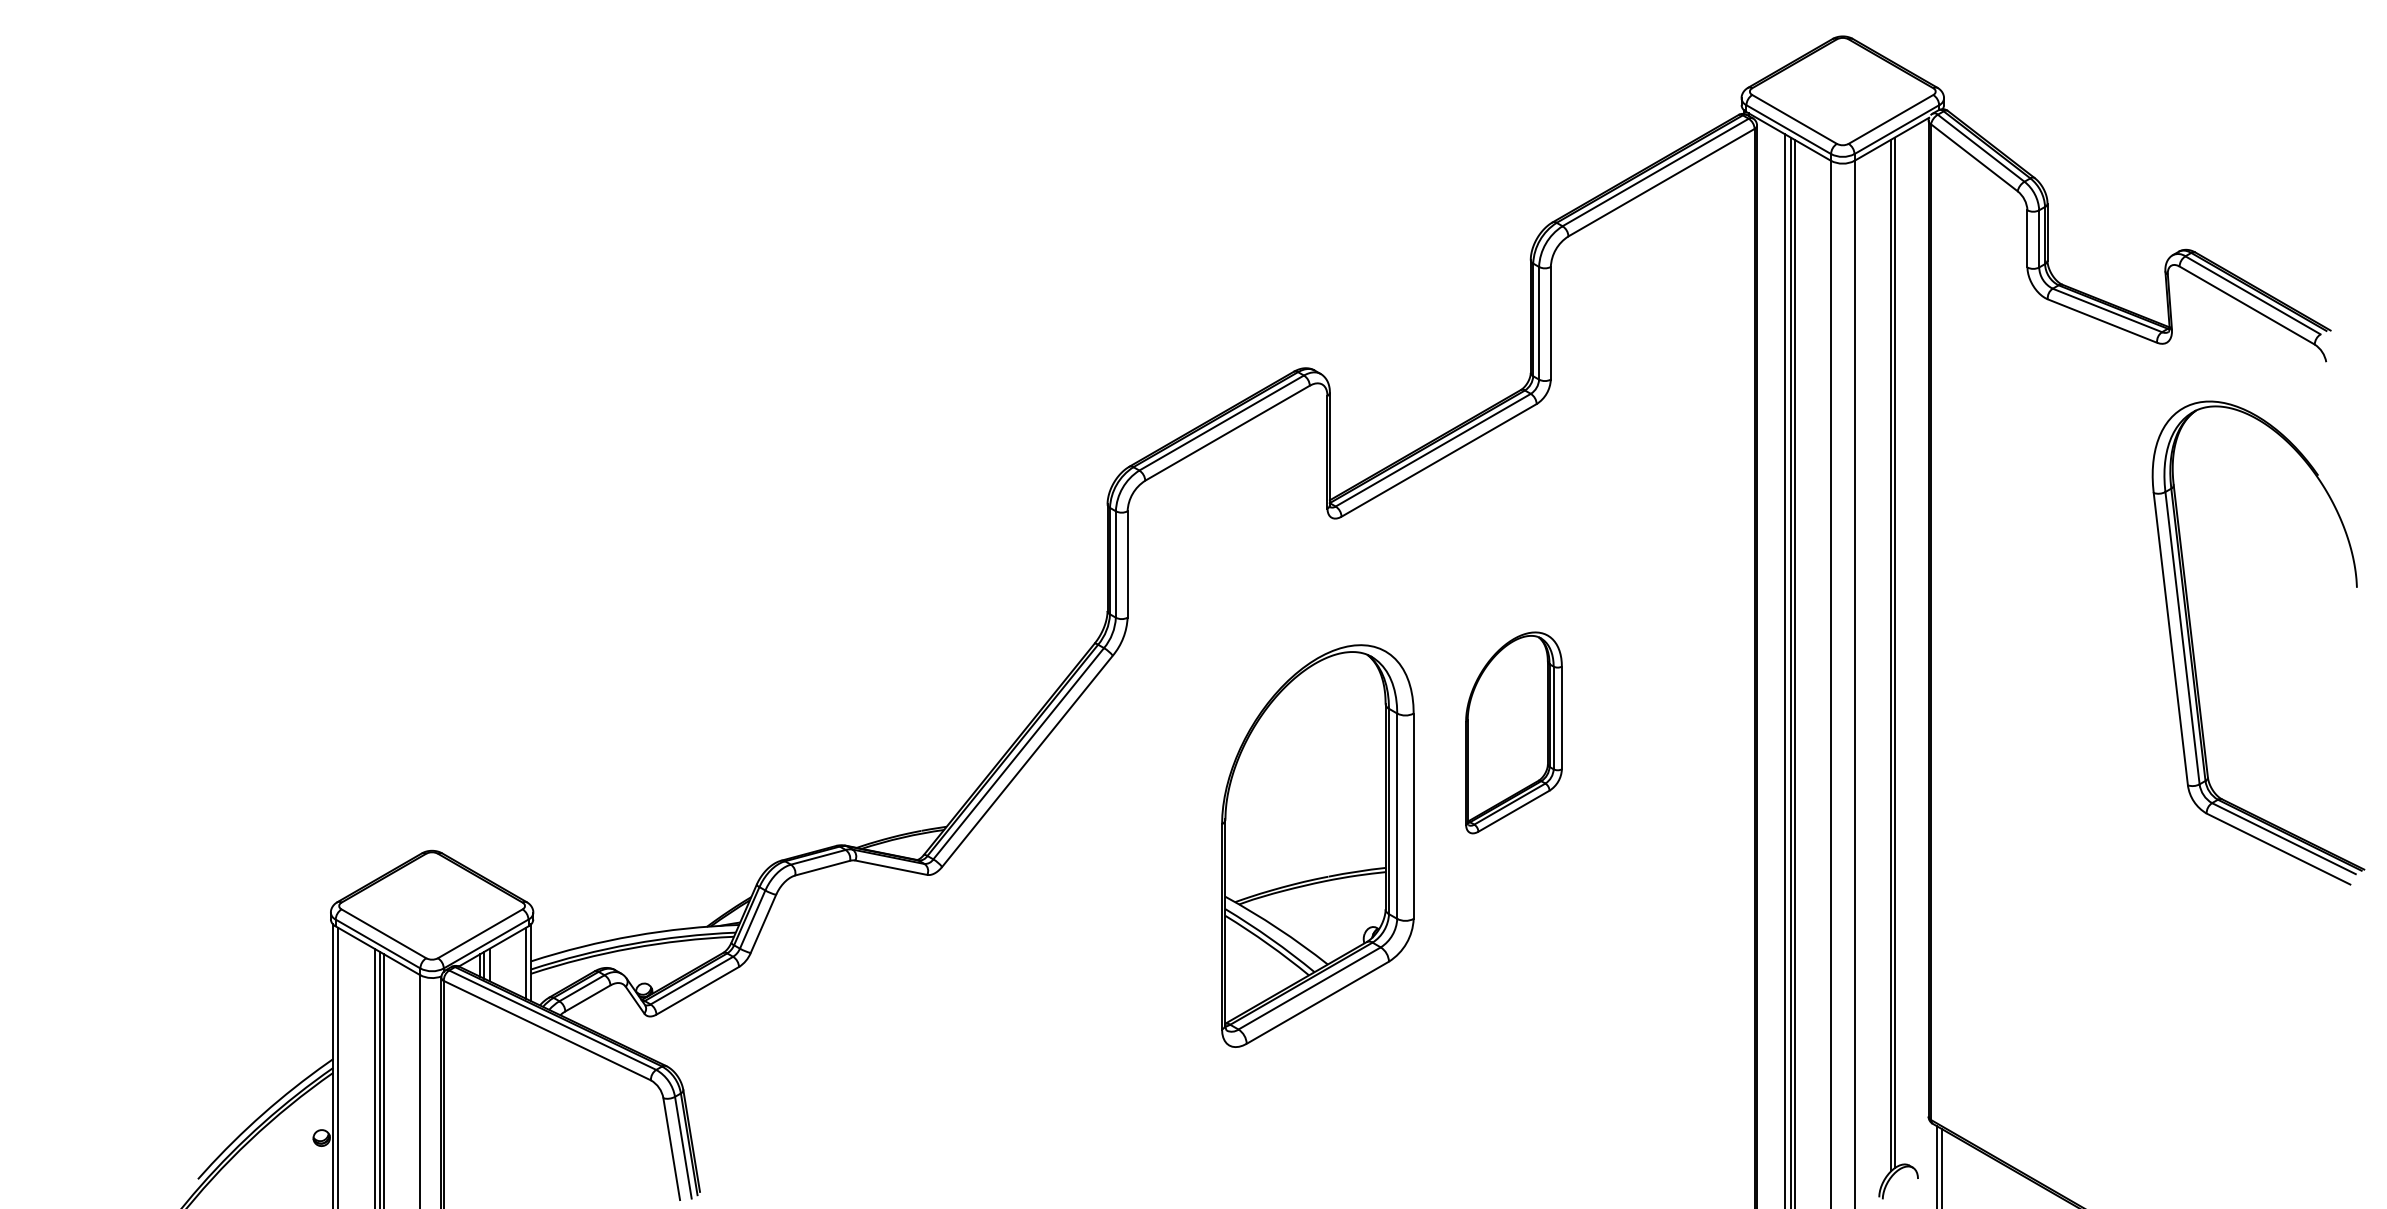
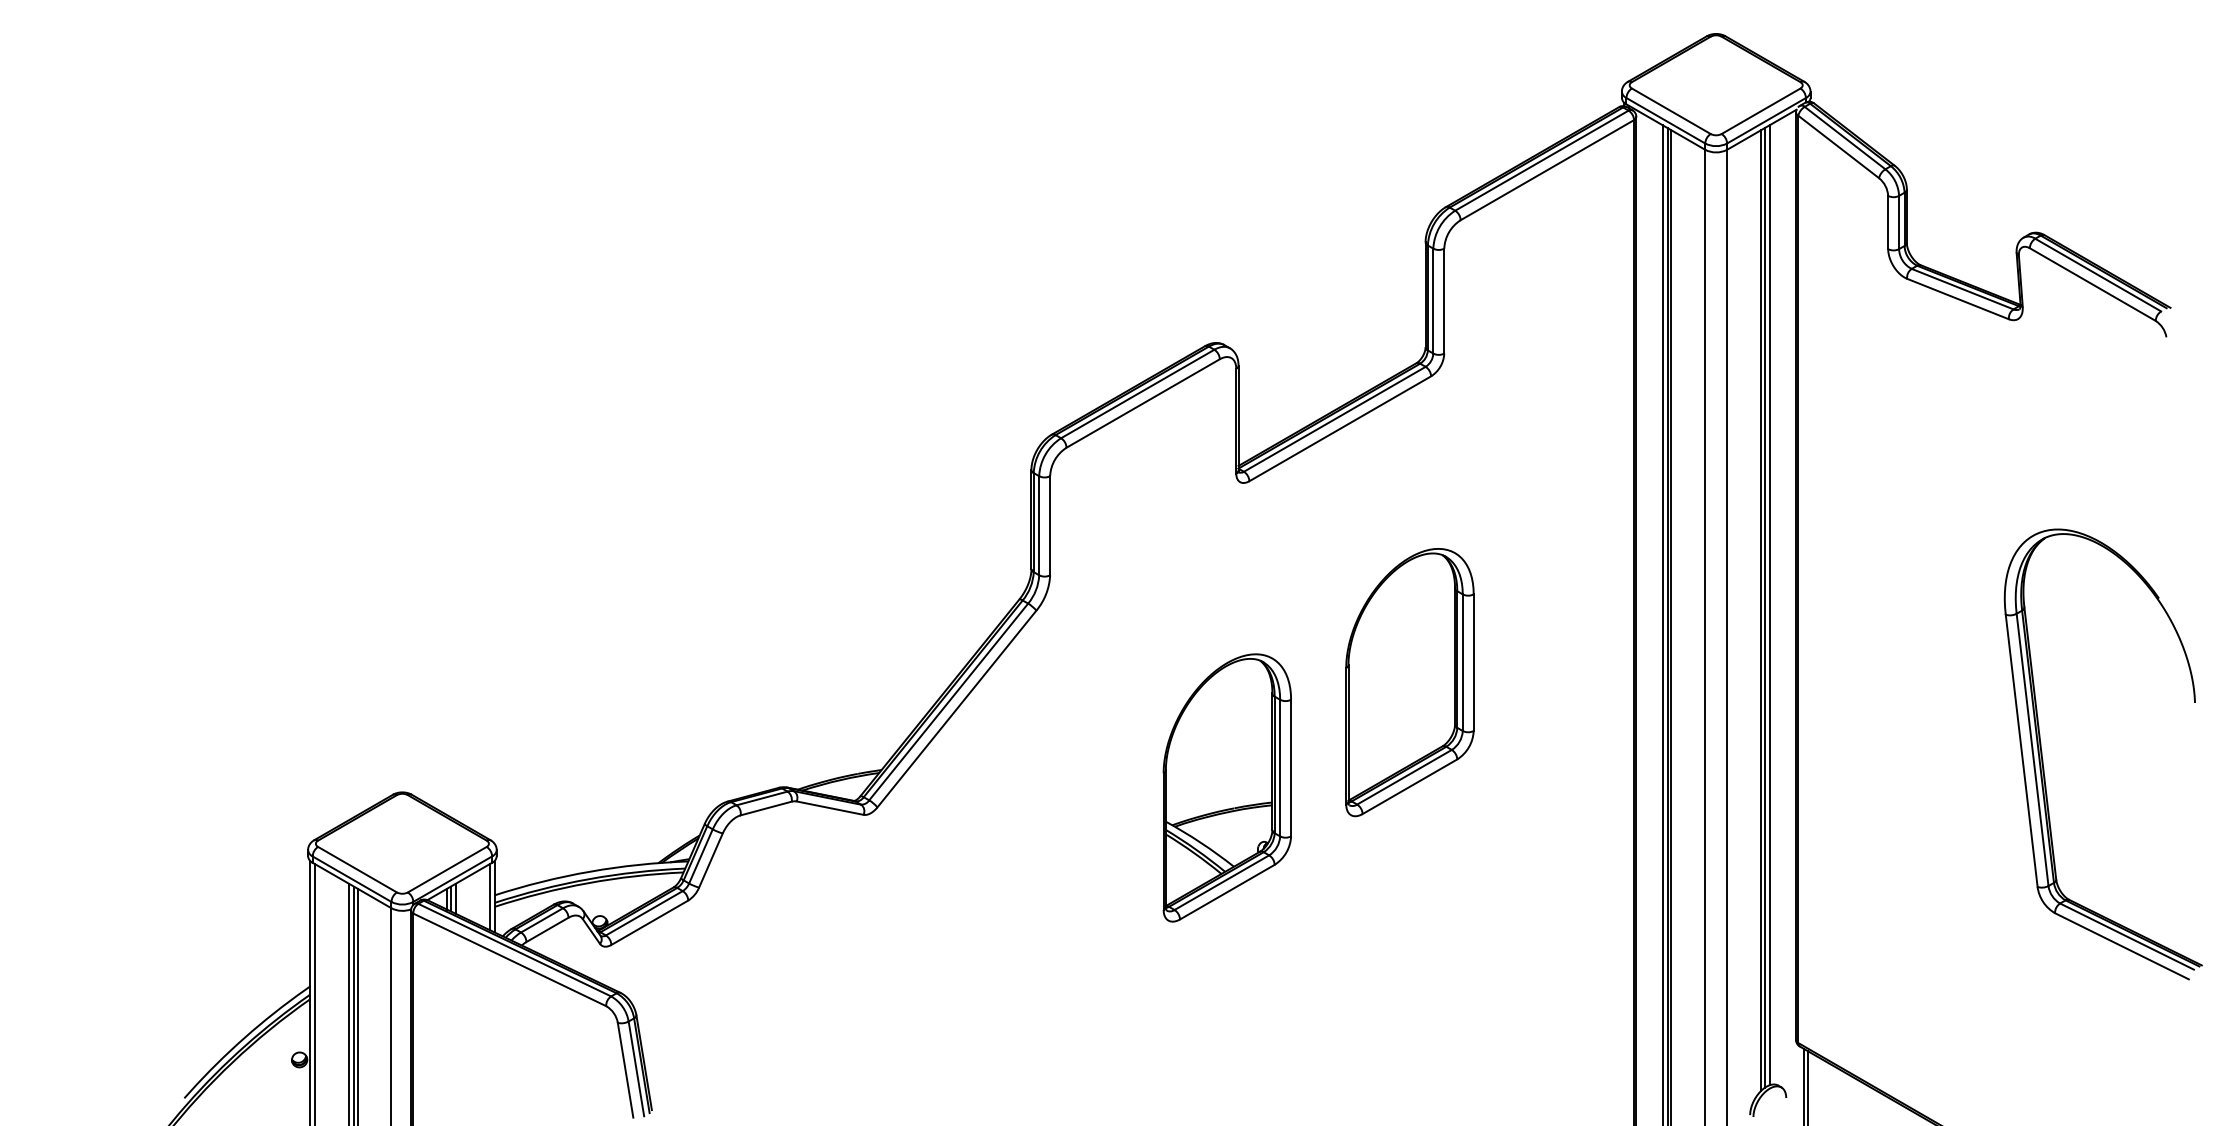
line: (1900, 649) -> (1769, 604), added
part: (2194, 651) -> (2043, 762), moved
part: (1513, 732) -> (1409, 682), size x1.43
part: (1317, 845) -> (1226, 787), size x0.71

